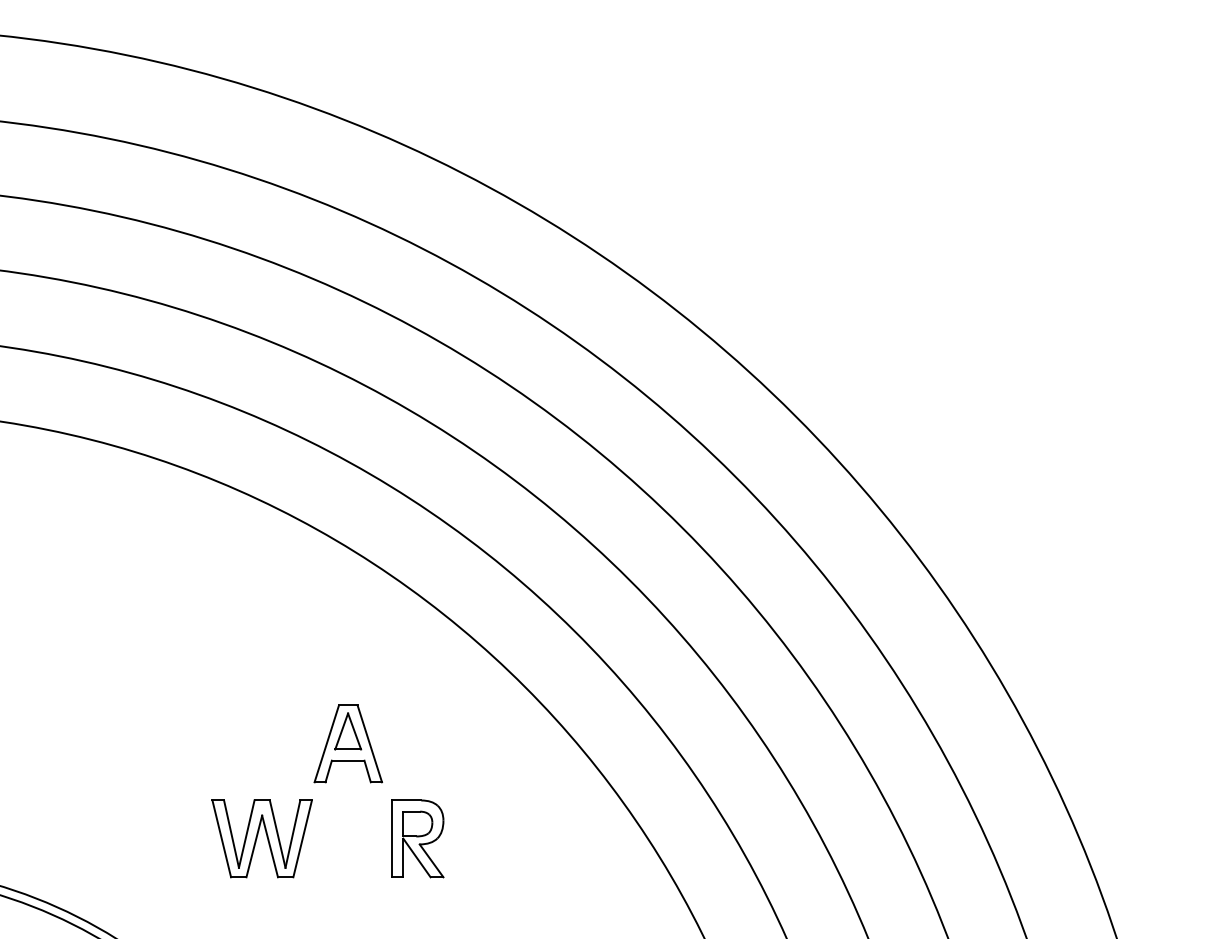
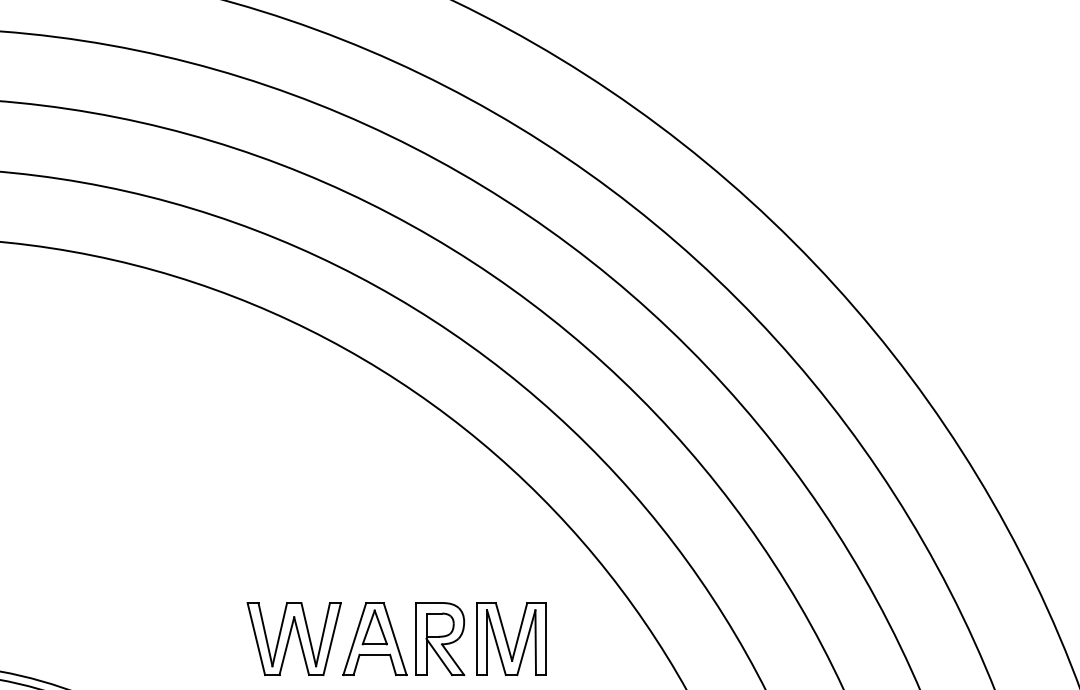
part: (347, 743) -> (374, 638), moved
part: (493, 838) -> (511, 638), added

